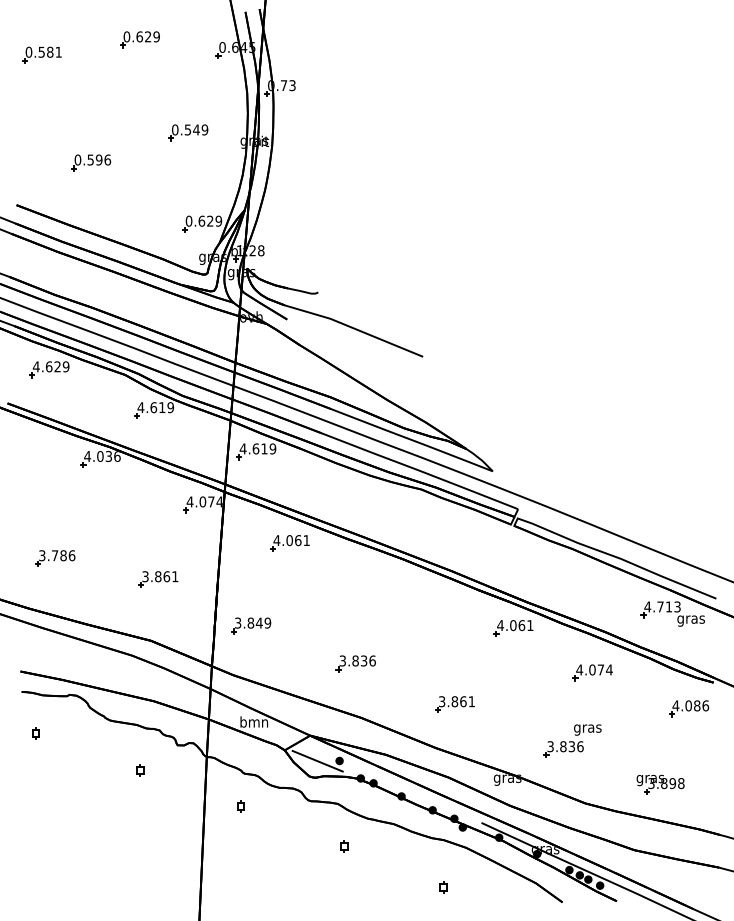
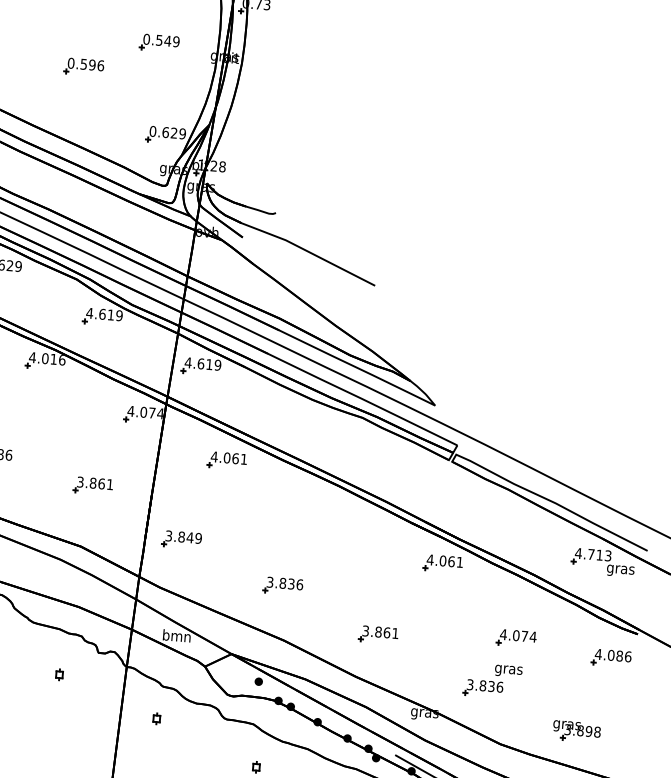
part: (91, 162) -> (84, 66), moved
text: (108, 456) -> (53, 359), 4.036 -> 4.016
part: (592, 672) -> (516, 638), moved
line: (317, 760) -> (236, 679), removed

